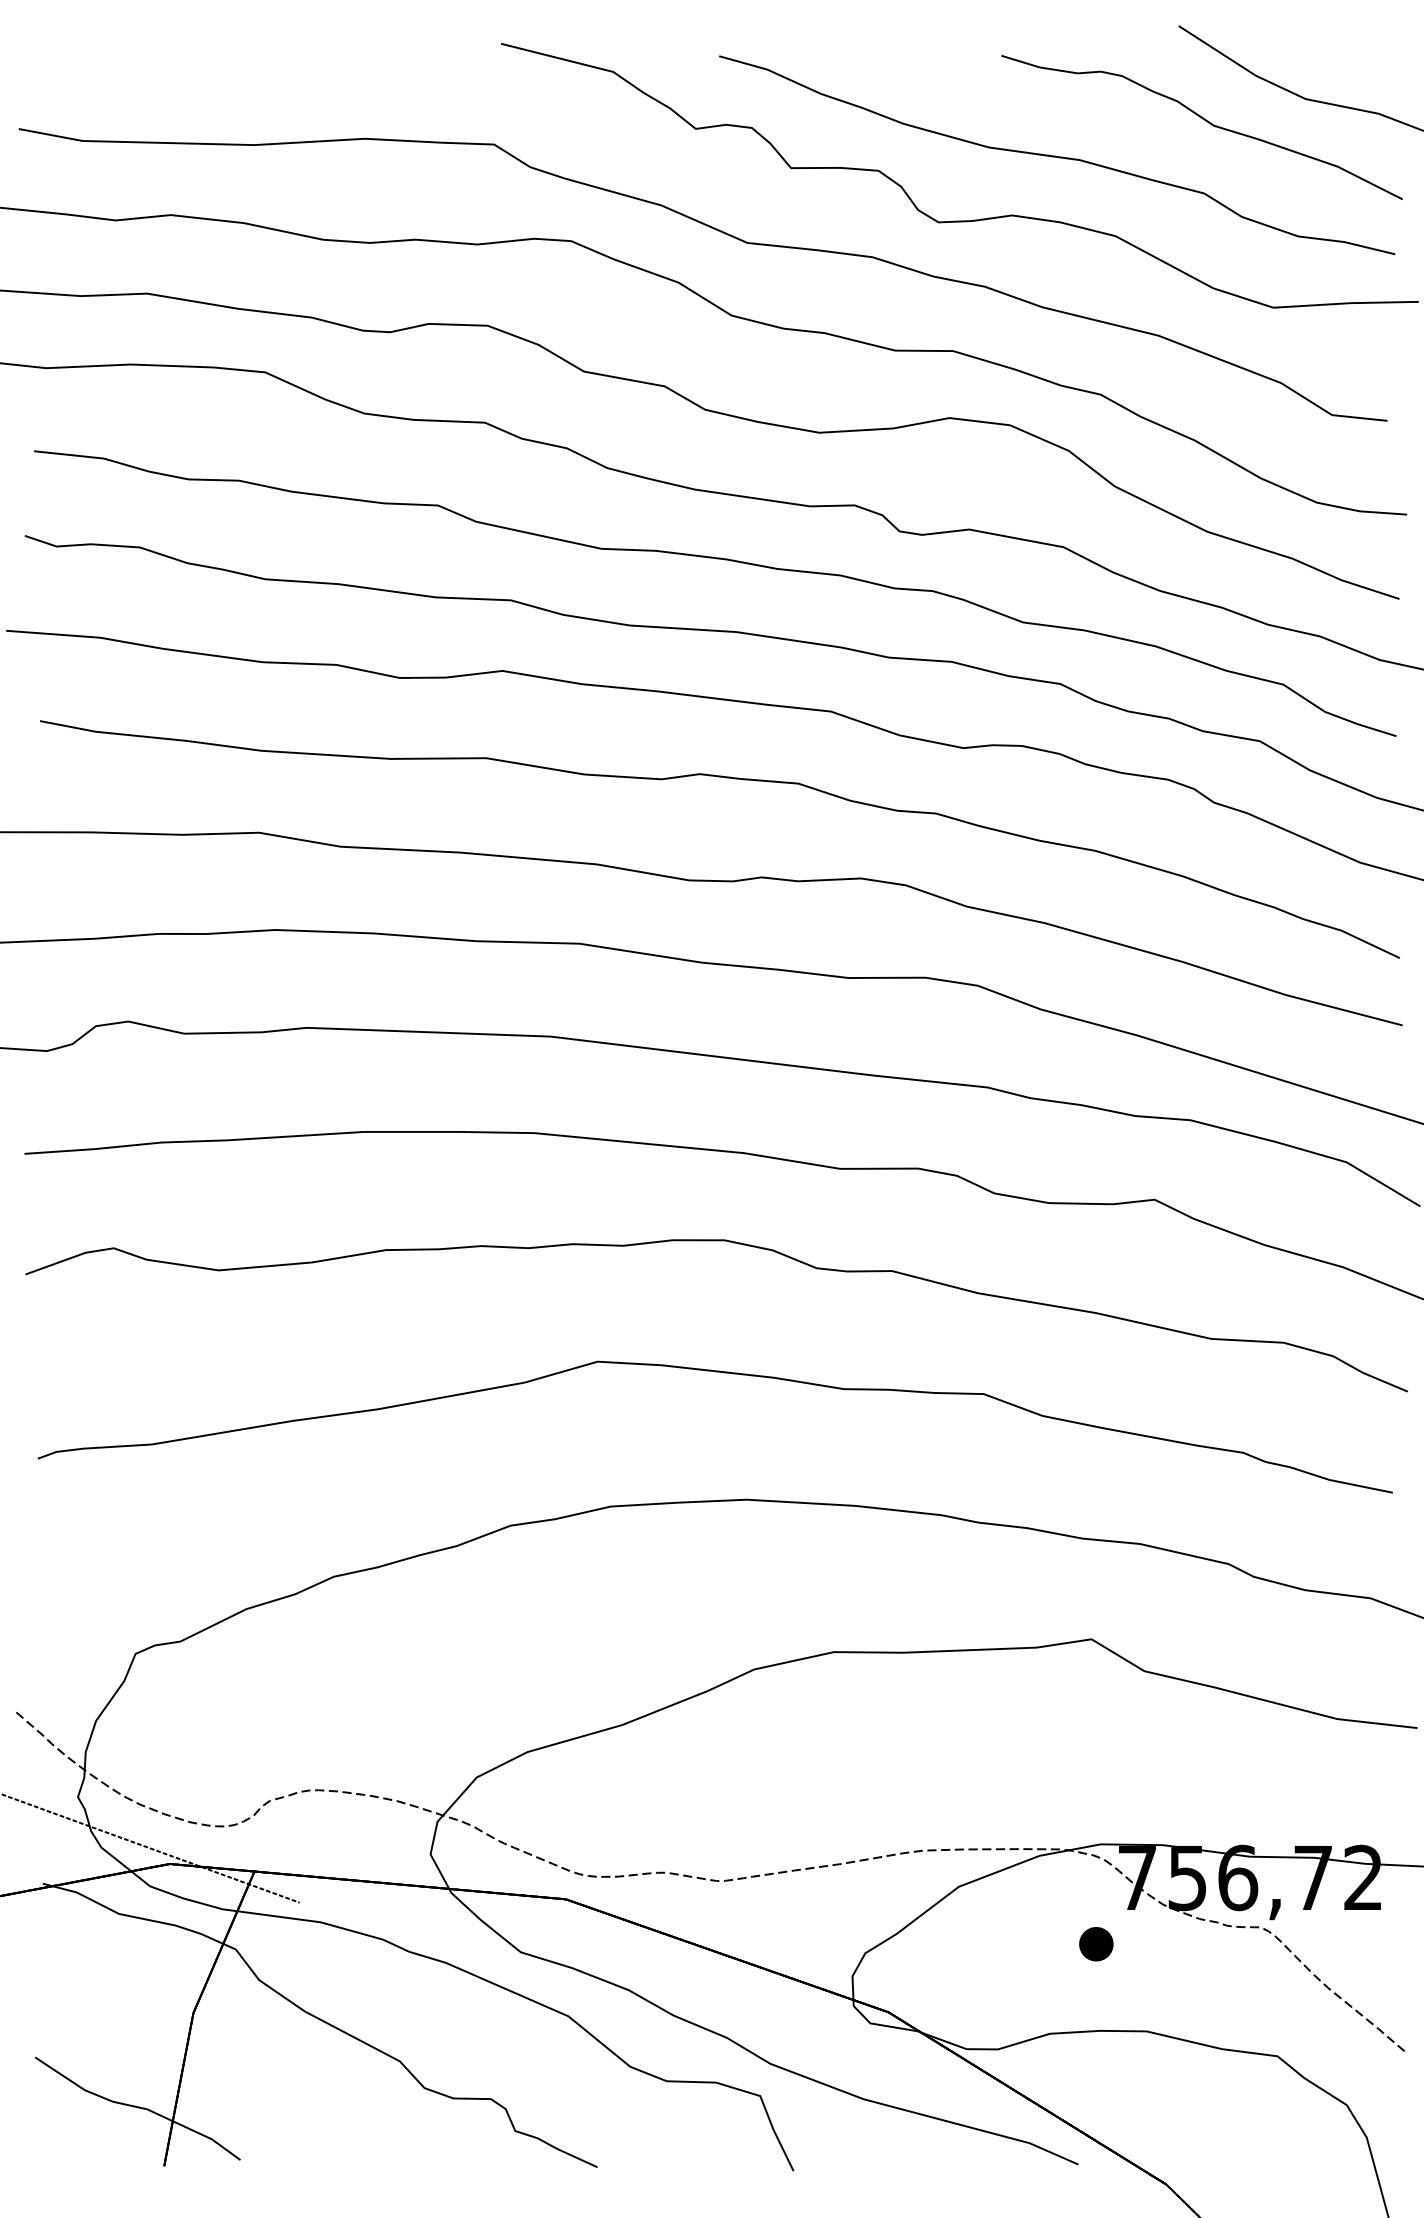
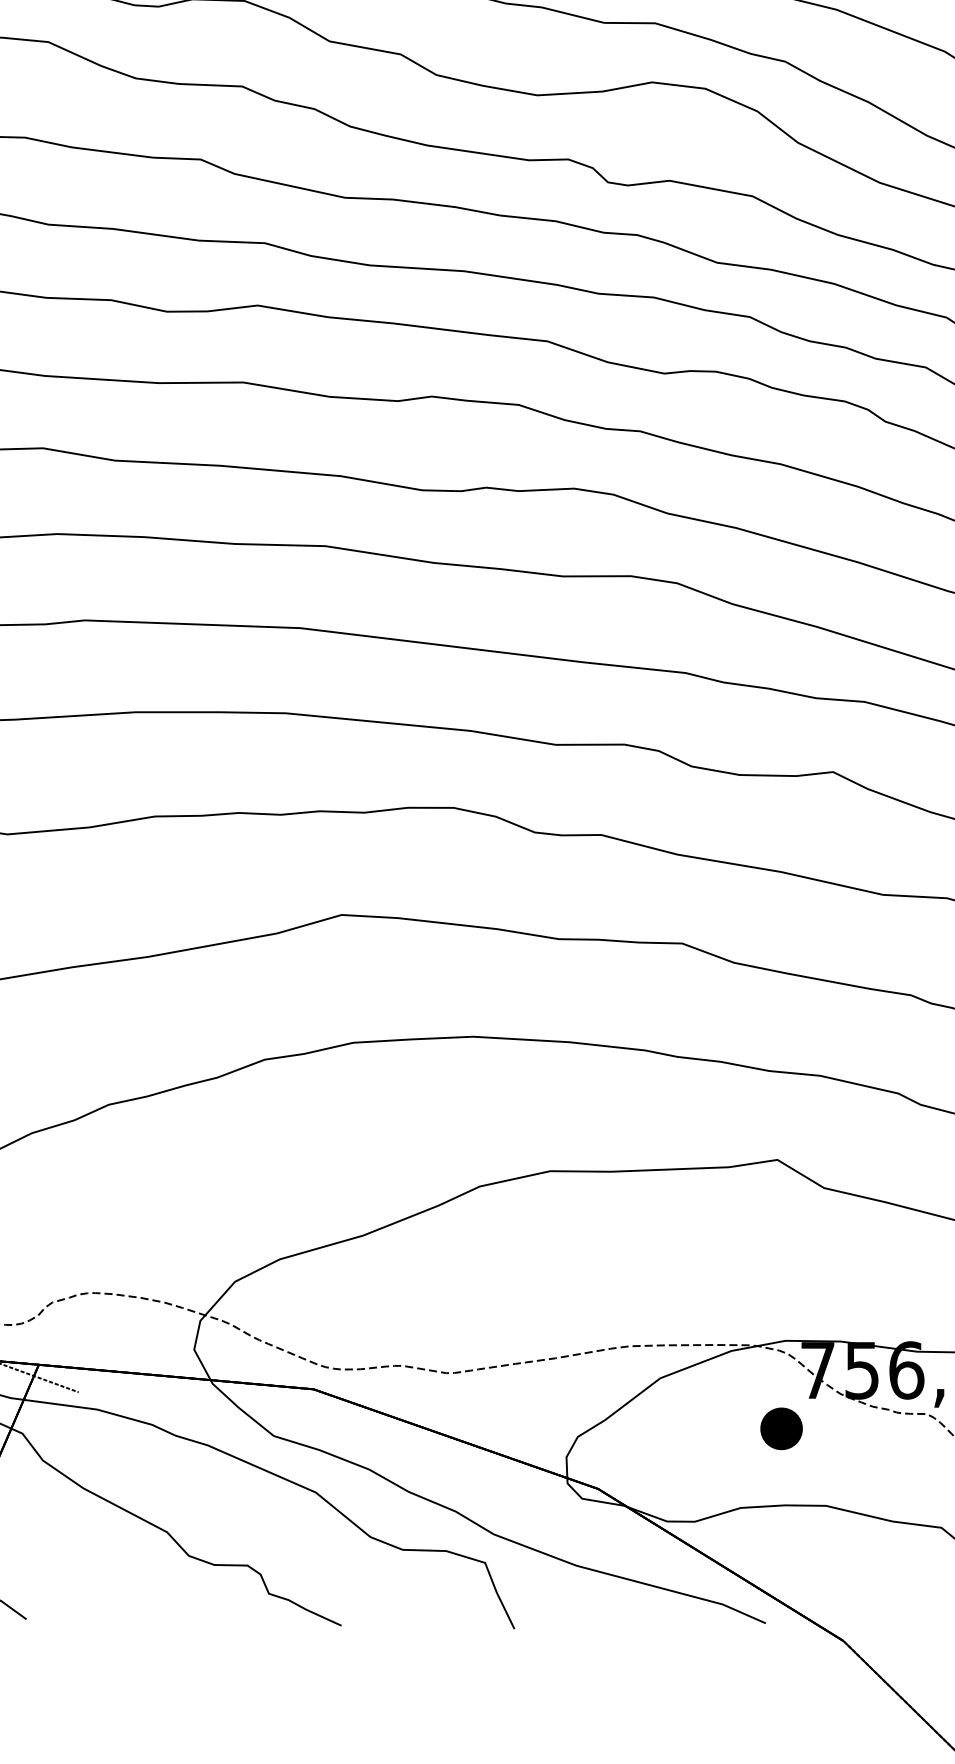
part: (1096, 1944) -> (781, 1429), size x1.4

